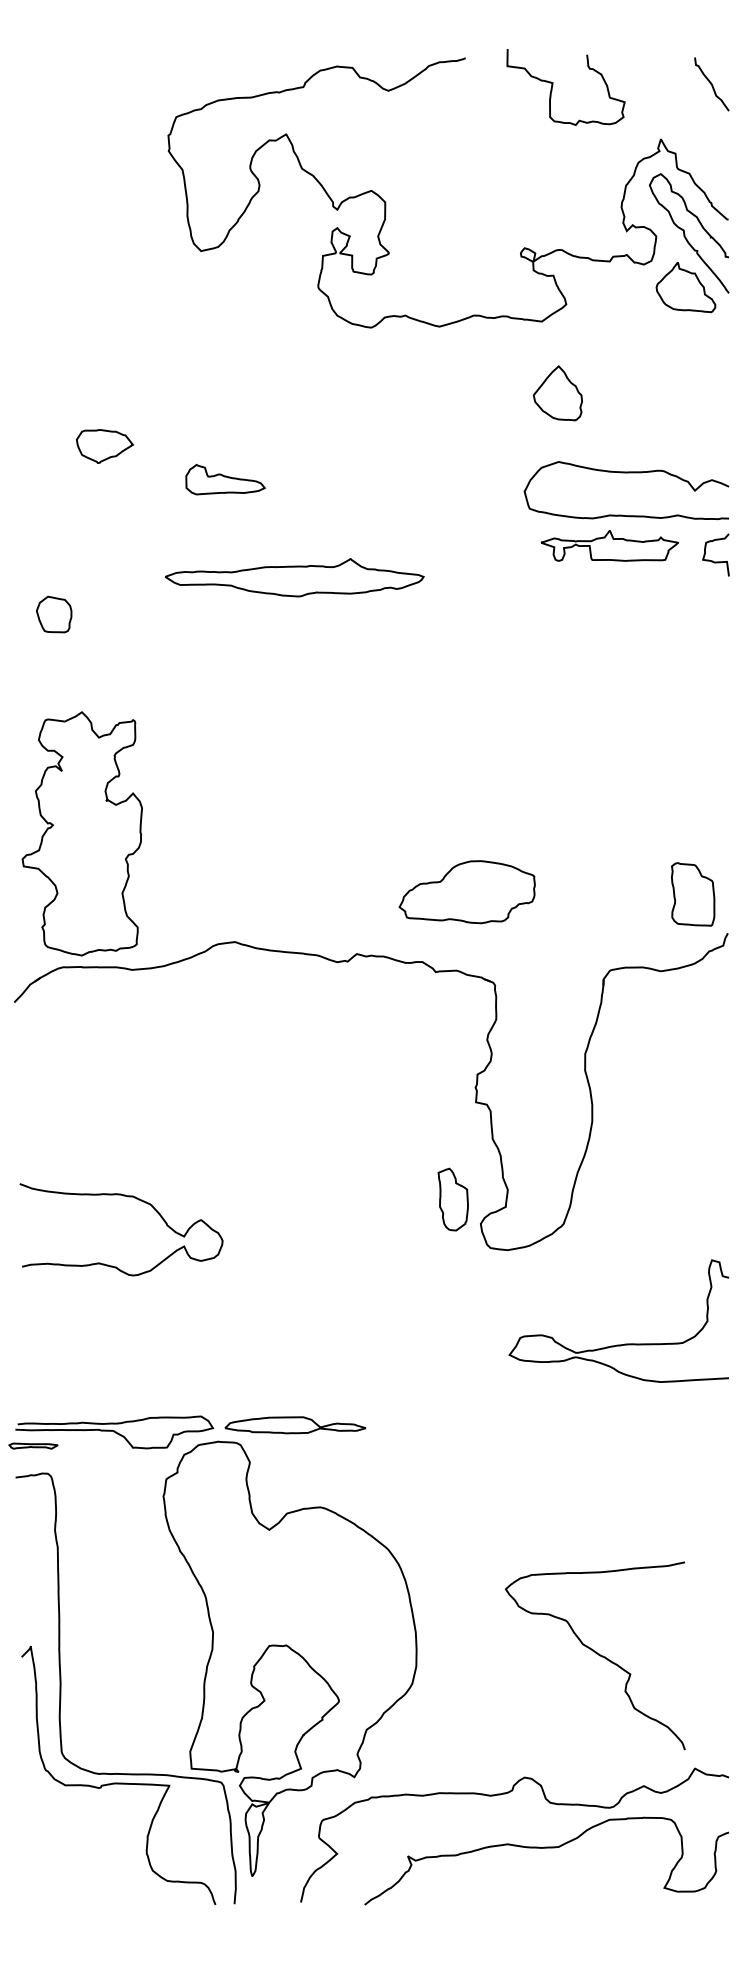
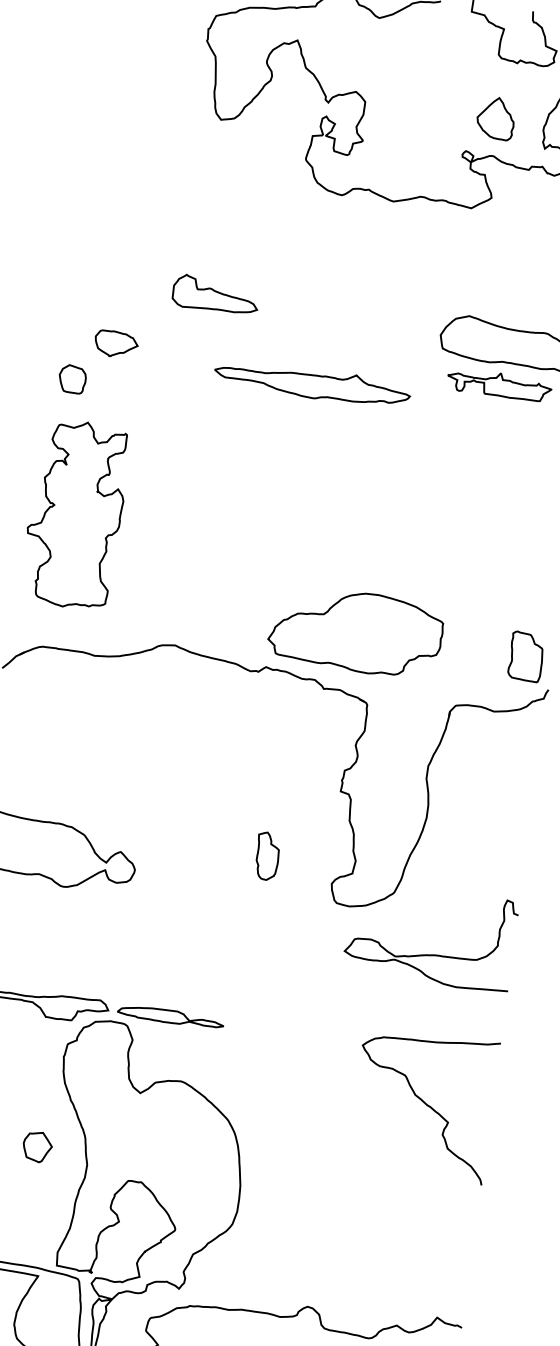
part: (557, 393) -> (495, 118), moved
part: (104, 446) -> (115, 344), moved
part: (225, 479) -> (215, 294), size x1.43
part: (294, 577) -> (312, 383), moved
part: (81, 833) -> (75, 514), moved
part: (466, 891) -> (355, 631), size x1.67
part: (452, 1199) -> (266, 856), moved
curve: (624, 1343) -> (432, 954), moved
part: (145, 1617) -> (37, 1146), added
curve: (596, 1654) -> (424, 1104), moved

